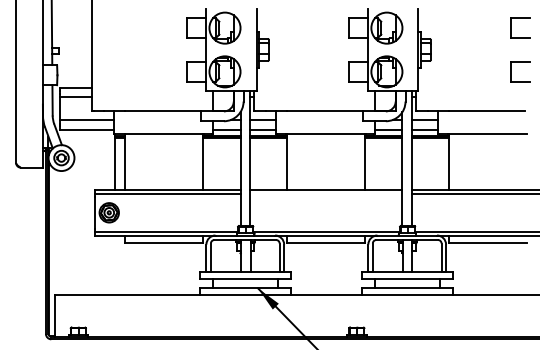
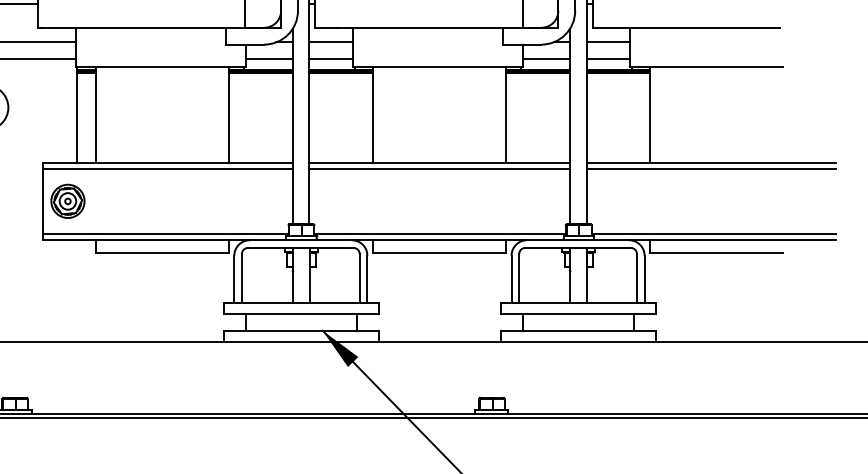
line: (326, 193) -> (439, 168), added

